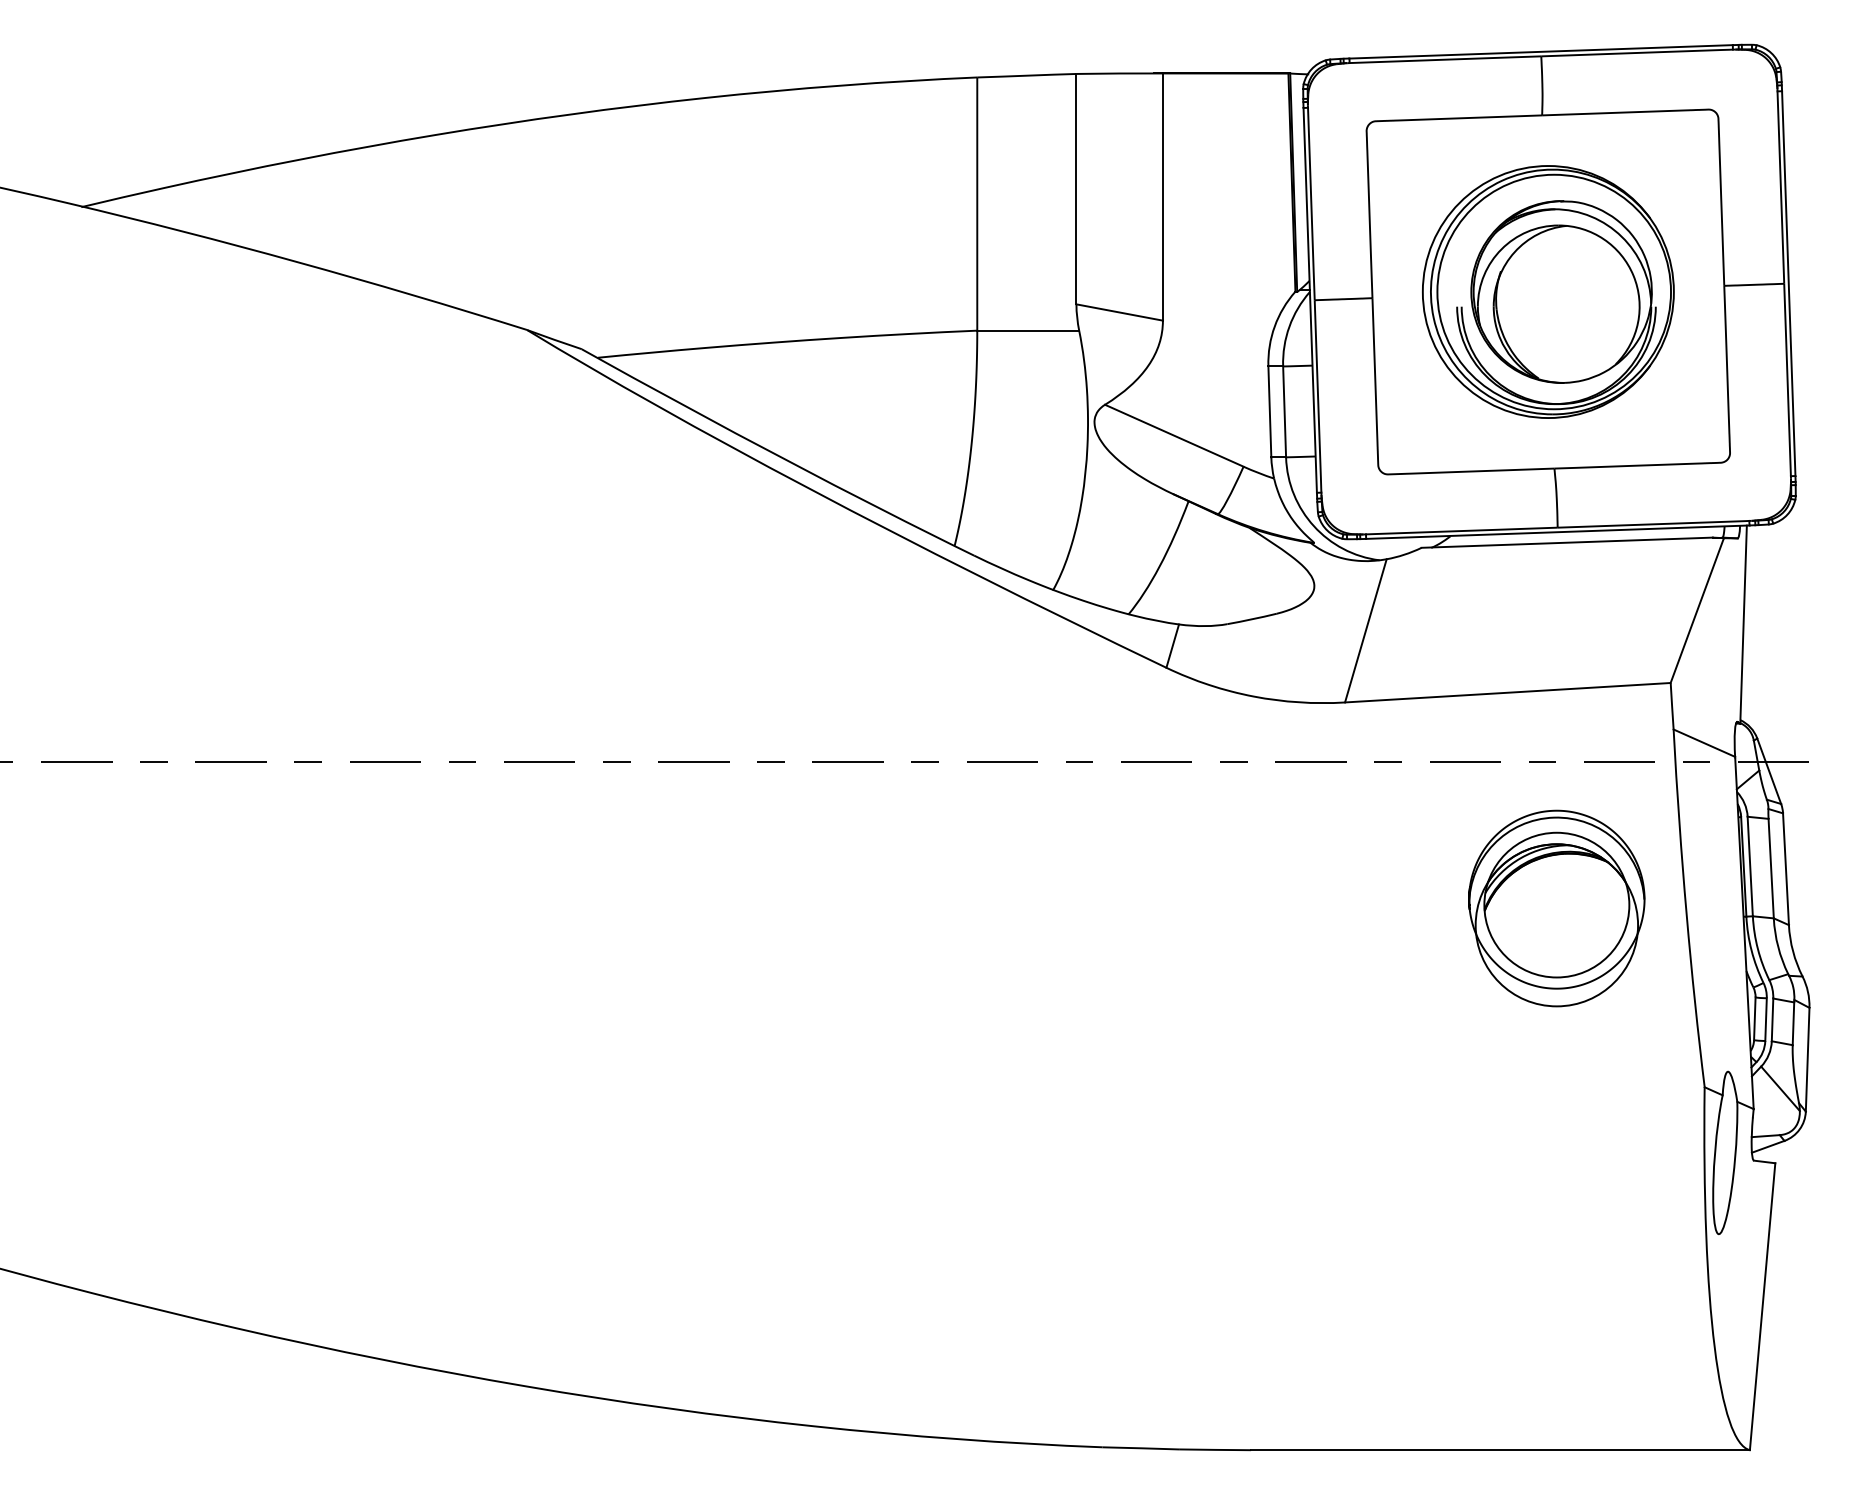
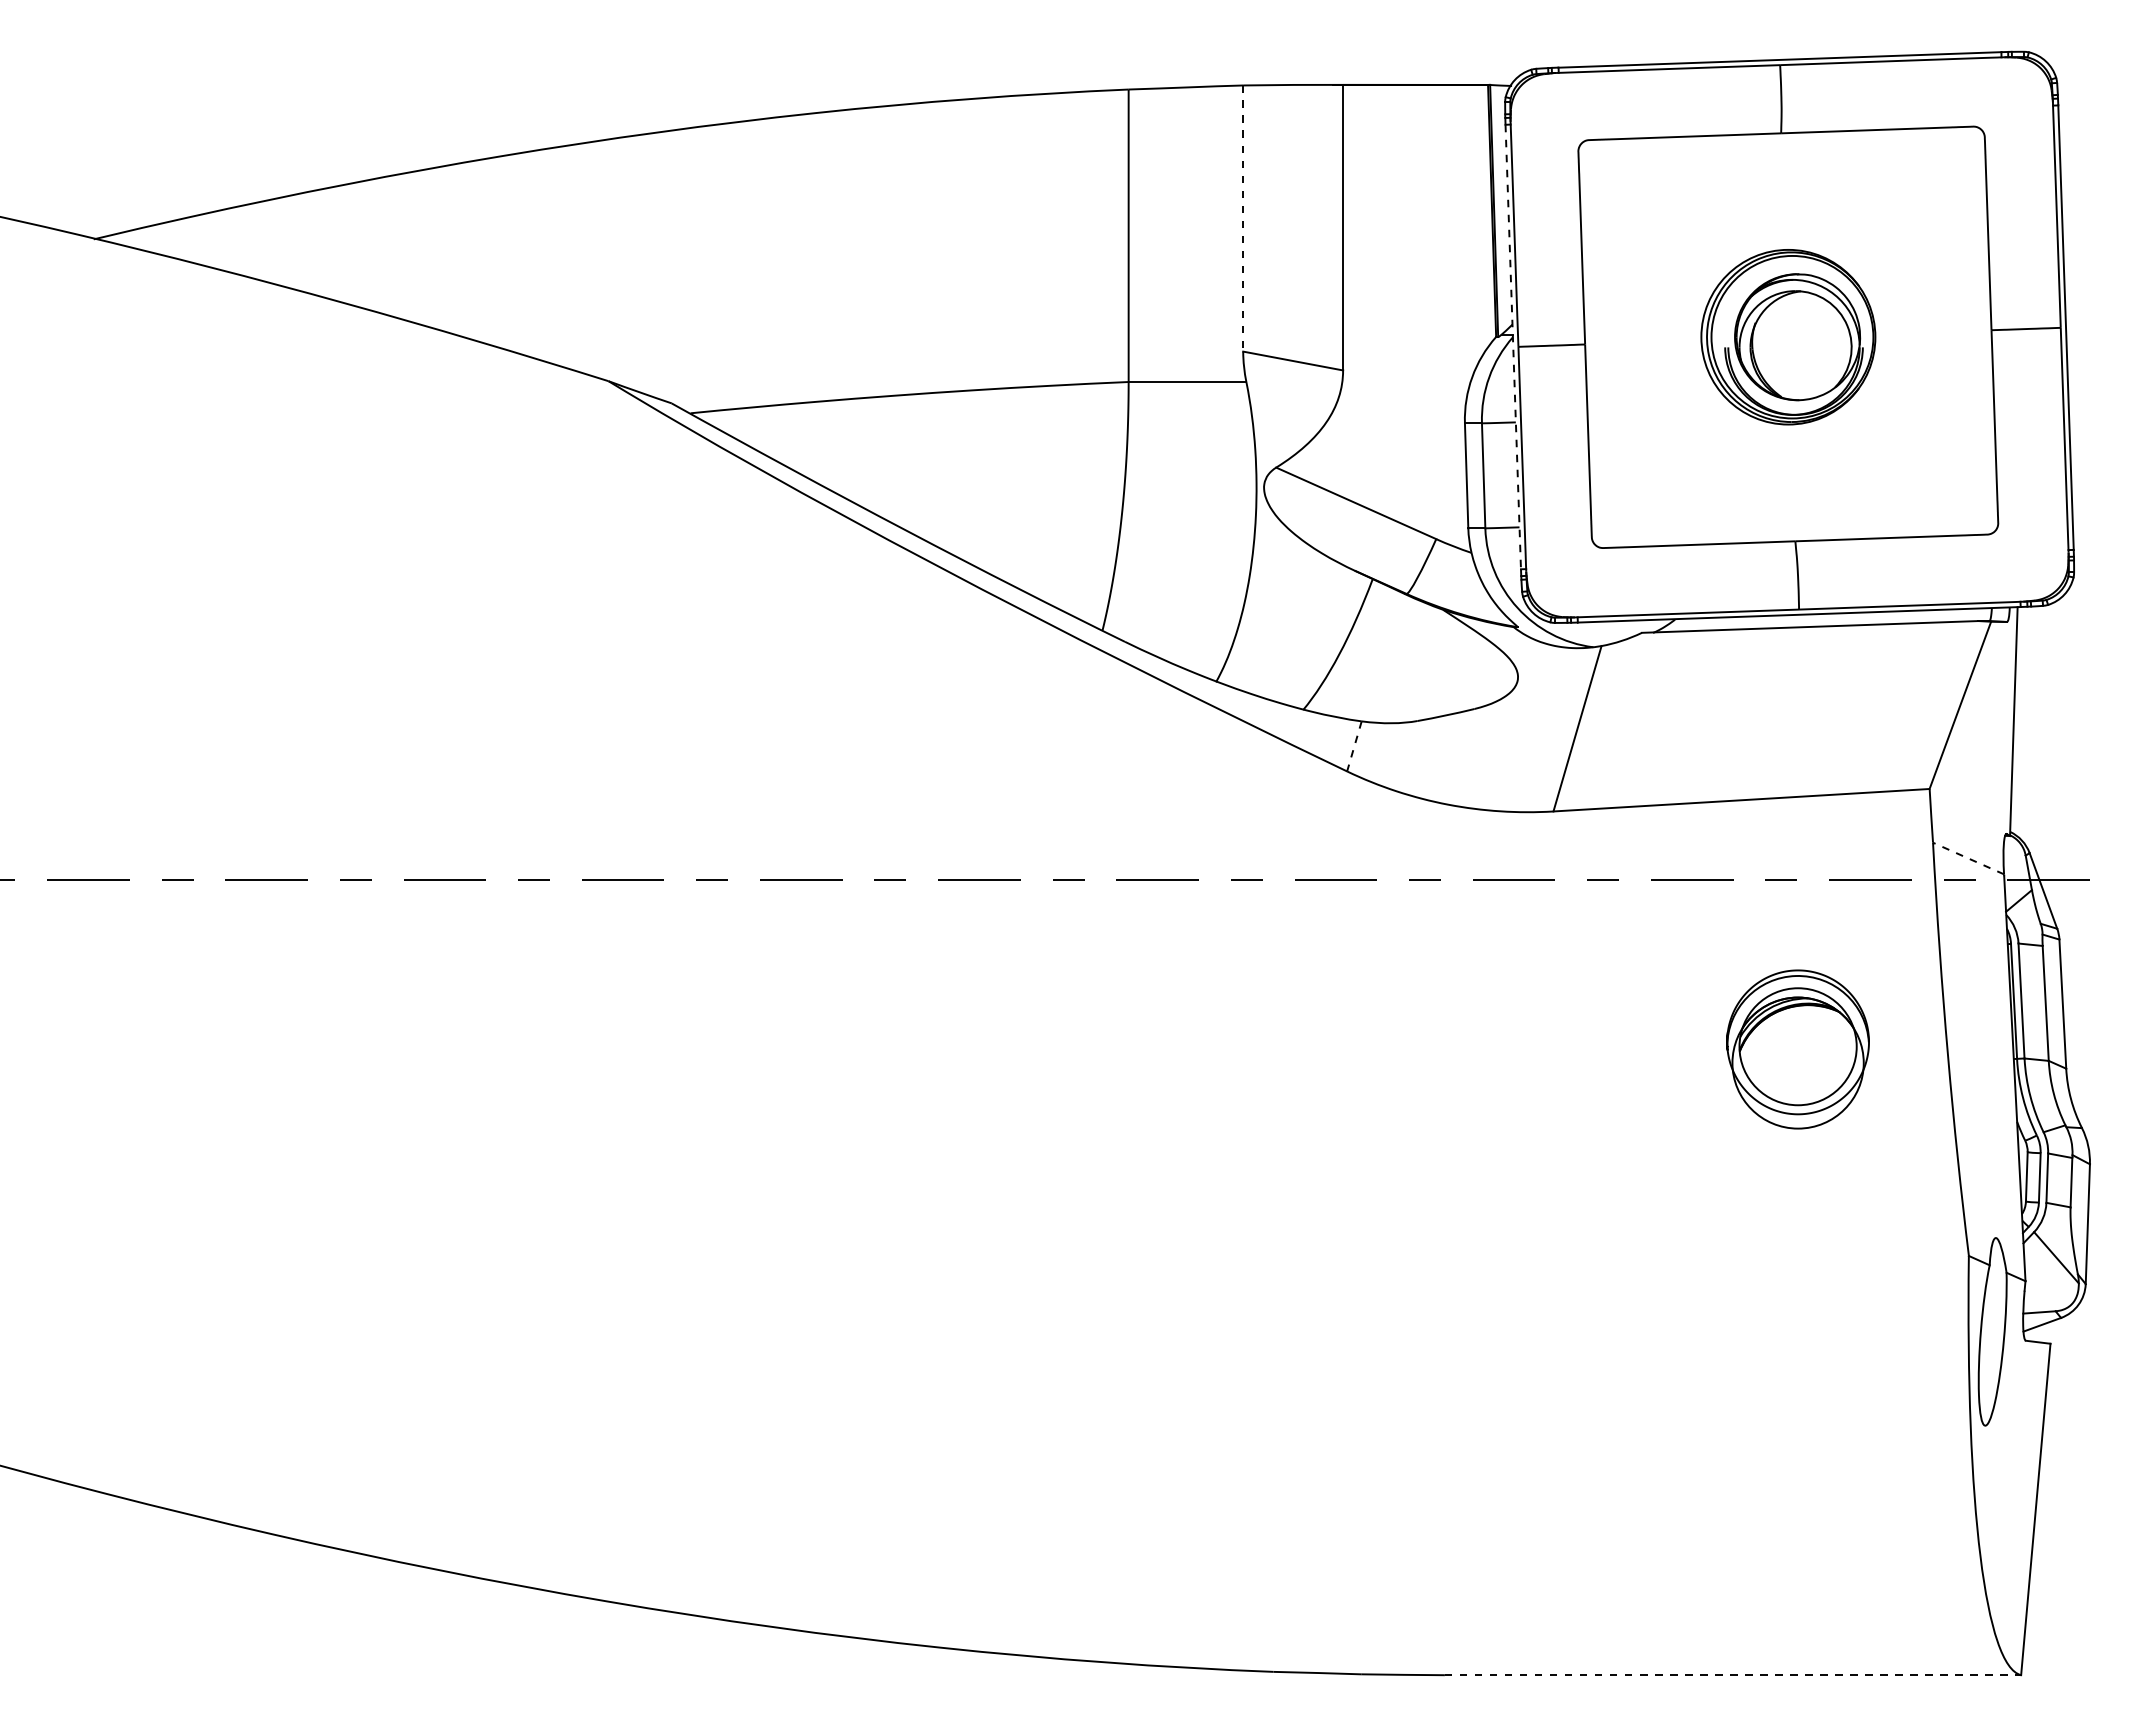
line: (1076, 189) -> (1243, 219), solid -> dashed
part: (1548, 291) -> (1788, 336), size x0.6
line: (1310, 300) -> (1513, 347), solid -> dashed
line: (1172, 646) -> (1354, 746), solid -> dashed
line: (1704, 743) -> (1968, 858), solid -> dashed
part: (1556, 908) -> (1797, 1049), size x0.7
line: (1500, 1450) -> (1733, 1675), solid -> dashed

